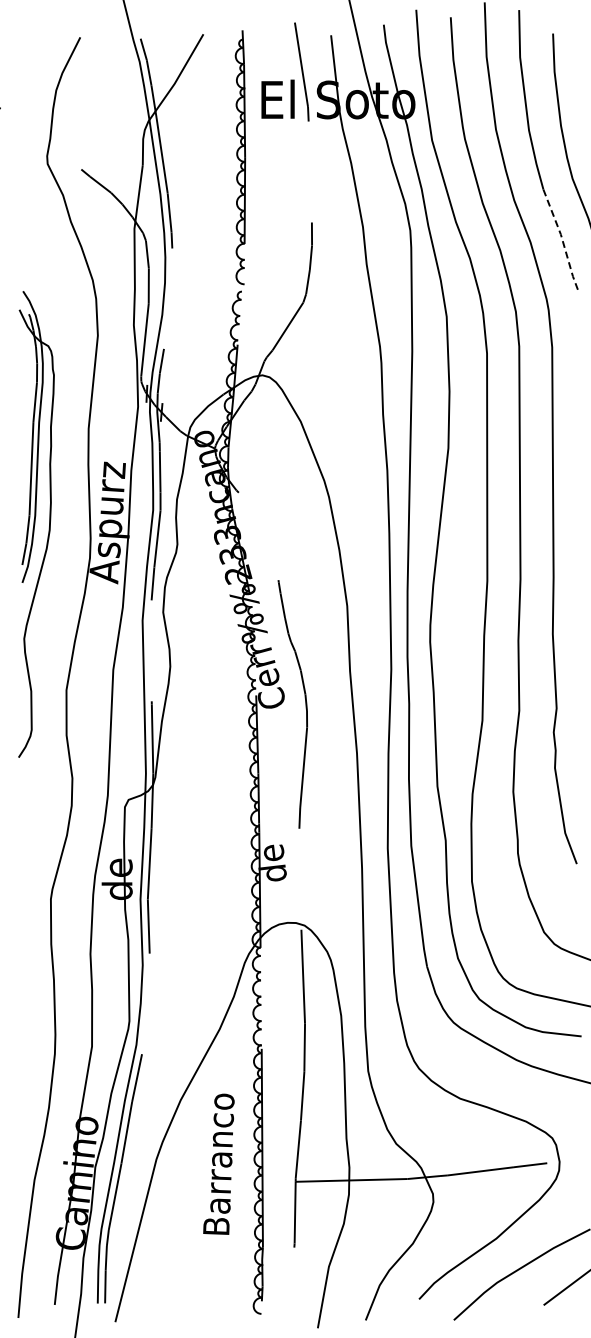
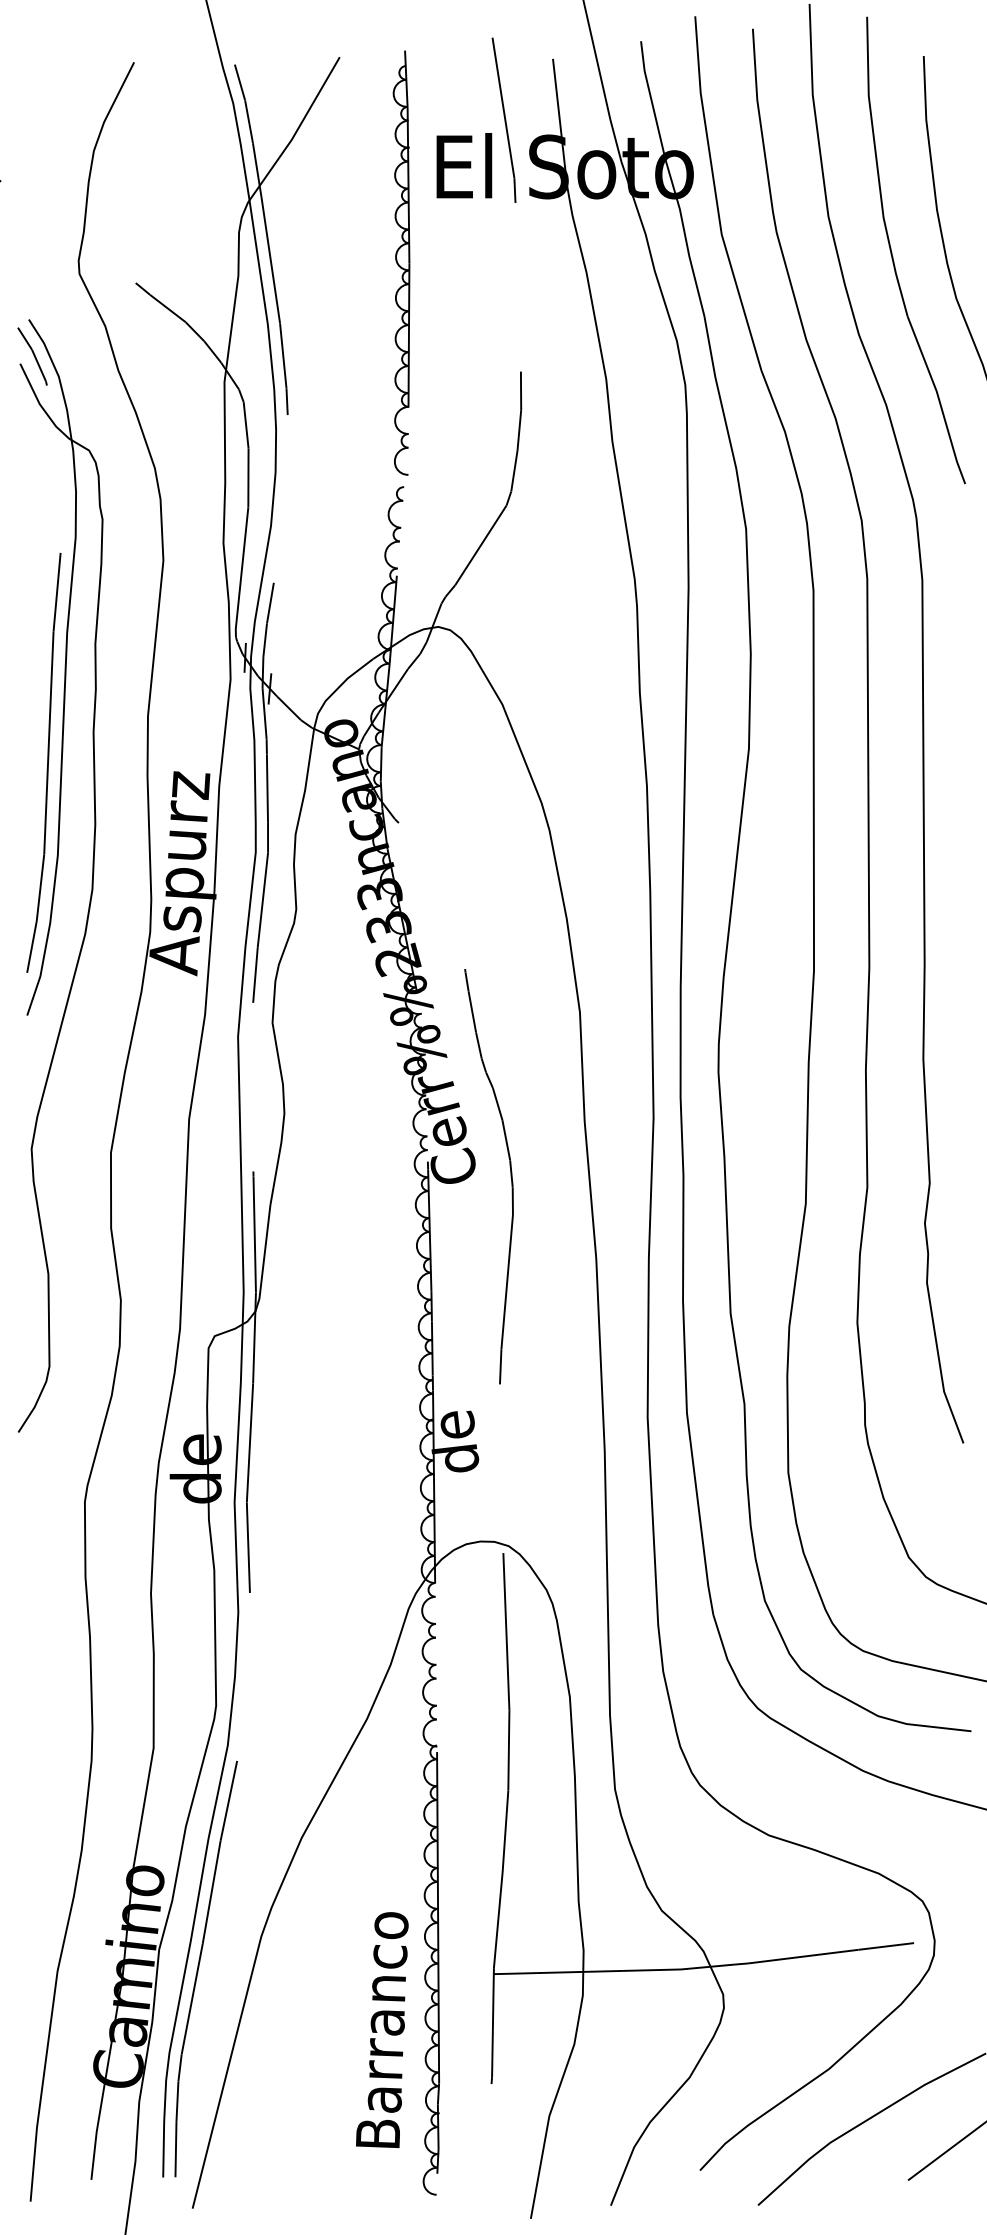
line: (562, 239) -> (939, 400), dashed -> solid
part: (36, 524) -> (60, 876), size x1.43
text: (218, 1163) -> (381, 2028), moved

